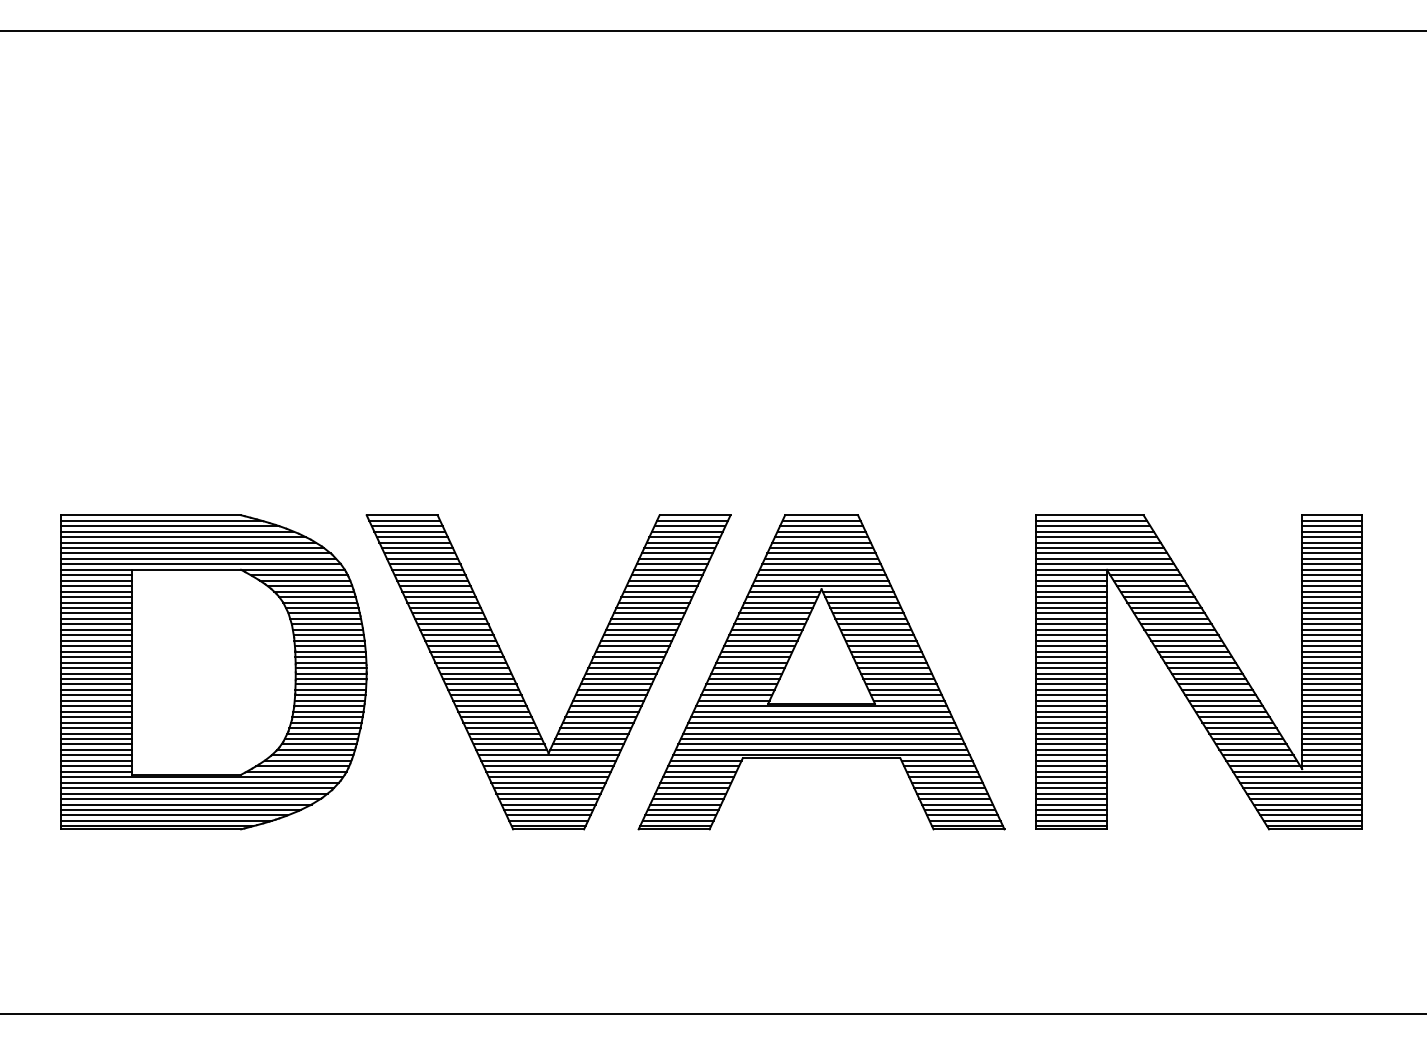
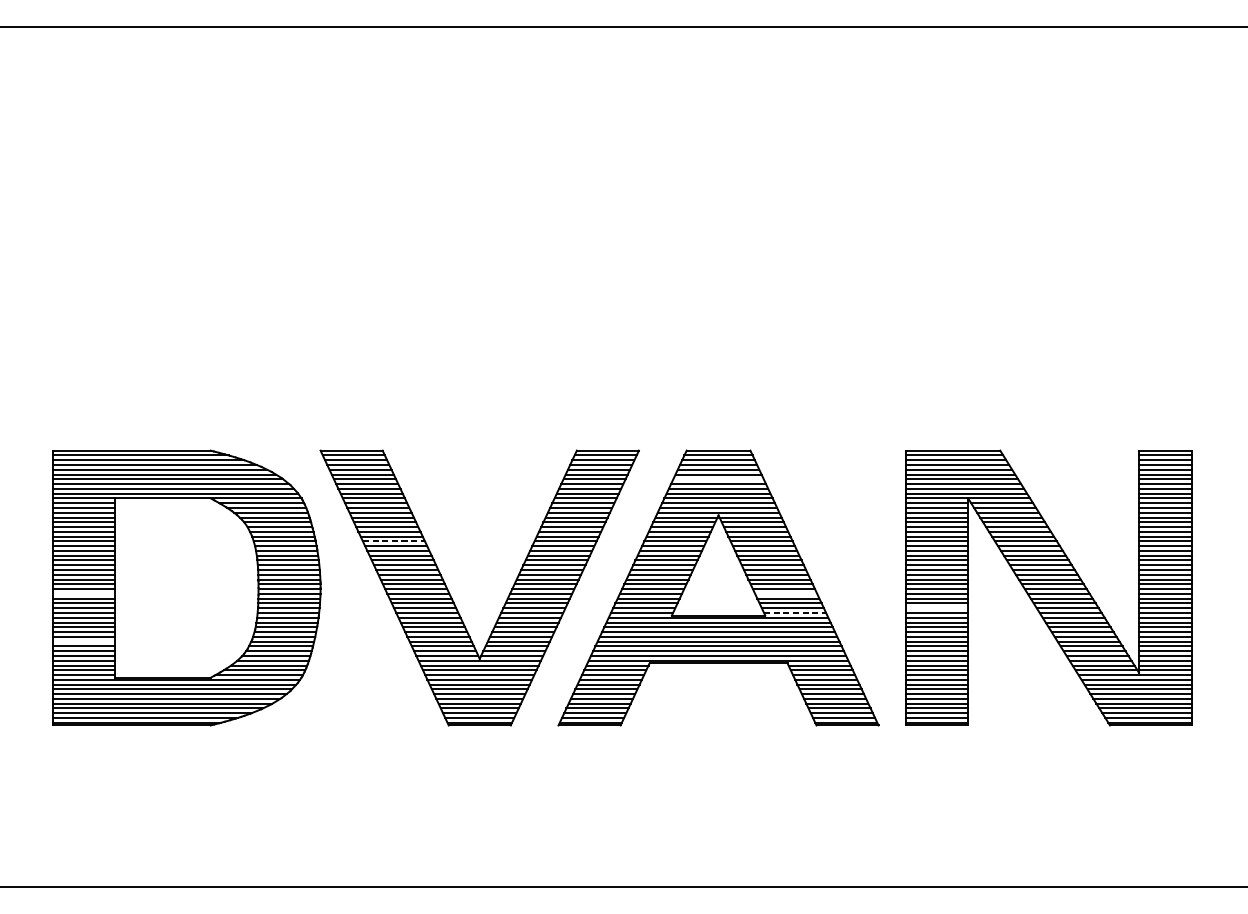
line: (821, 548) -> (718, 479), removed
line: (451, 618) -> (394, 540), solid -> dashed
line: (96, 678) -> (84, 593), removed
line: (898, 678) -> (785, 593), removed
line: (1070, 695) -> (936, 608), removed
line: (909, 700) -> (795, 612), solid -> dashed
line: (96, 733) -> (84, 641), removed

